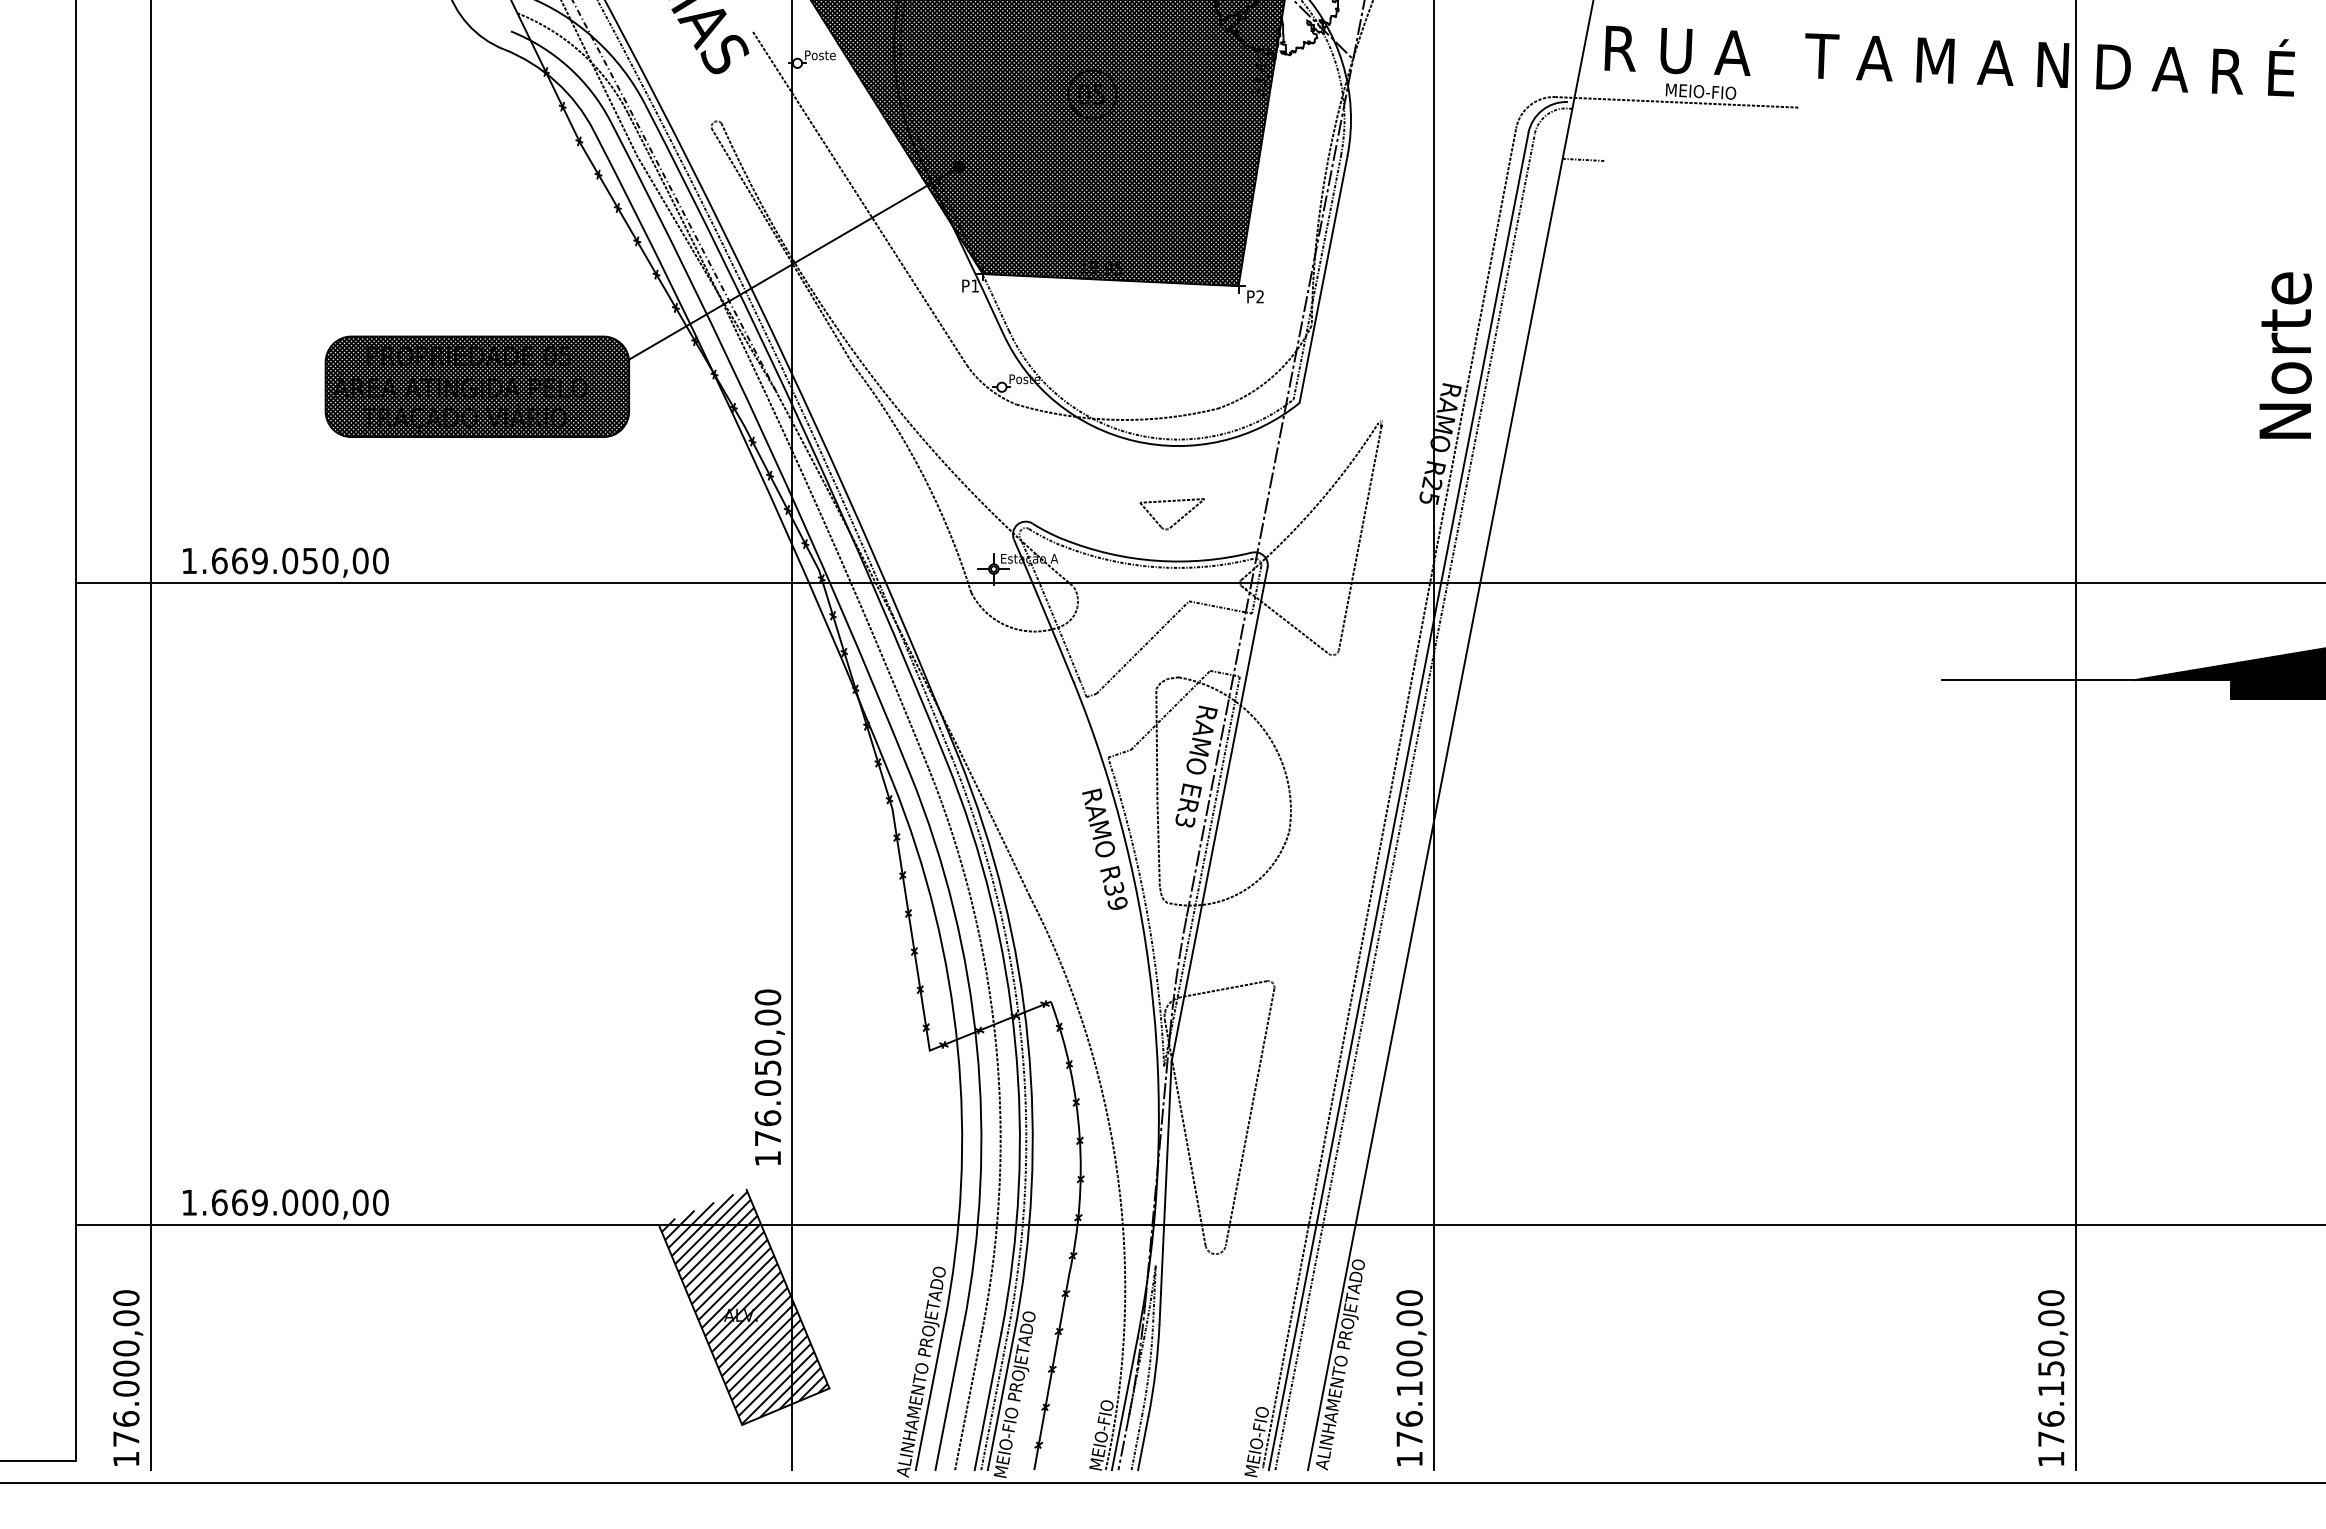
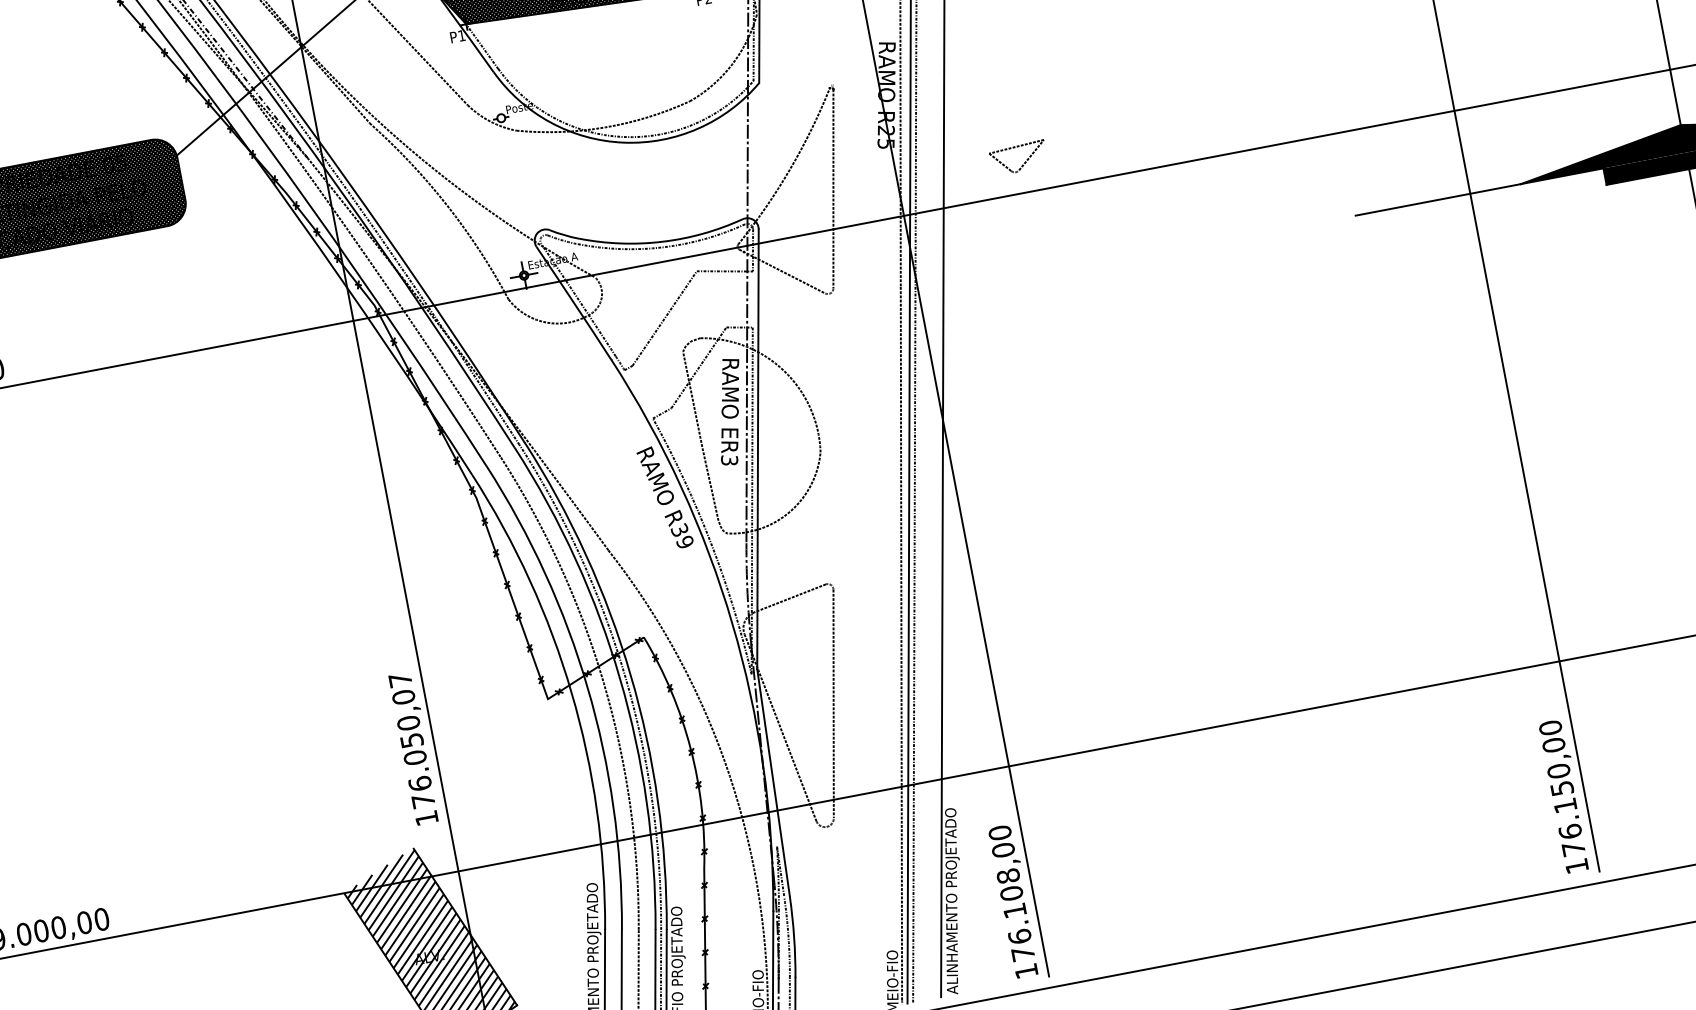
part: (1177, 520) -> (1024, 162), moved
text: (767, 997) -> (400, 680), 176.050,00 -> 176.050,07
text: (1409, 1348) -> (1008, 876), 176.100,00 -> 176.108,00

